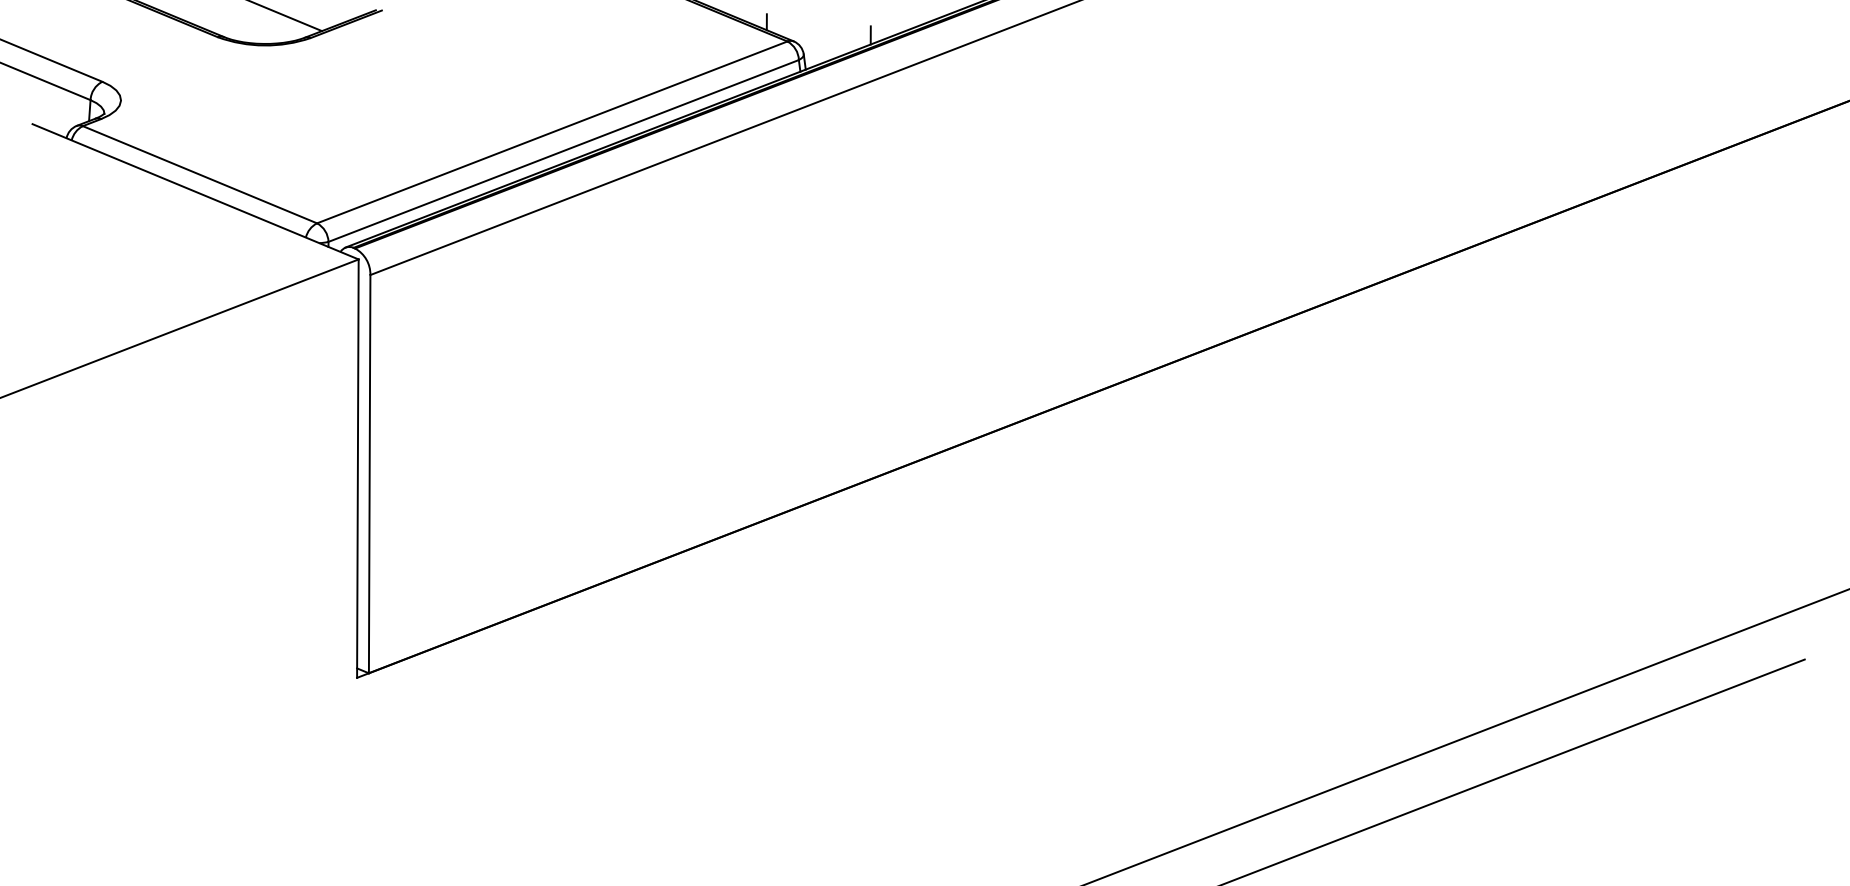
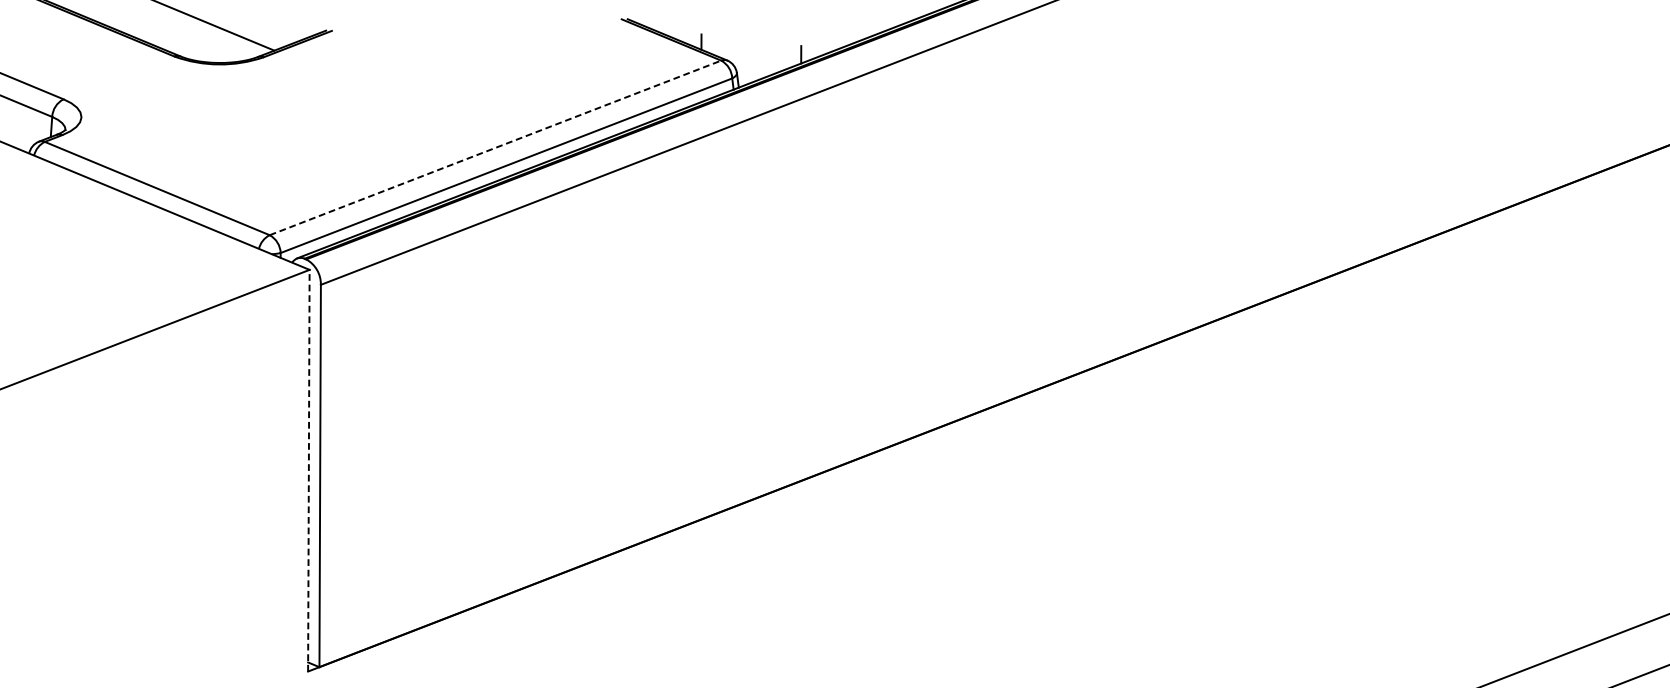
line: (552, 132) -> (495, 147), solid -> dashed
line: (357, 468) -> (308, 470), solid -> dashed

